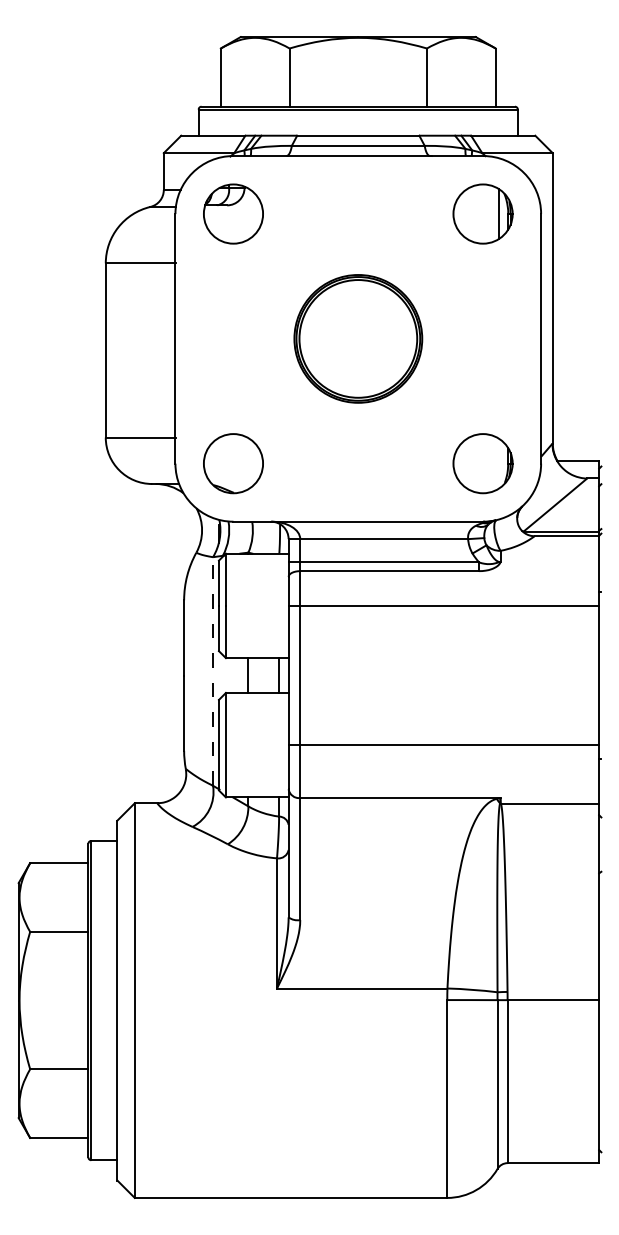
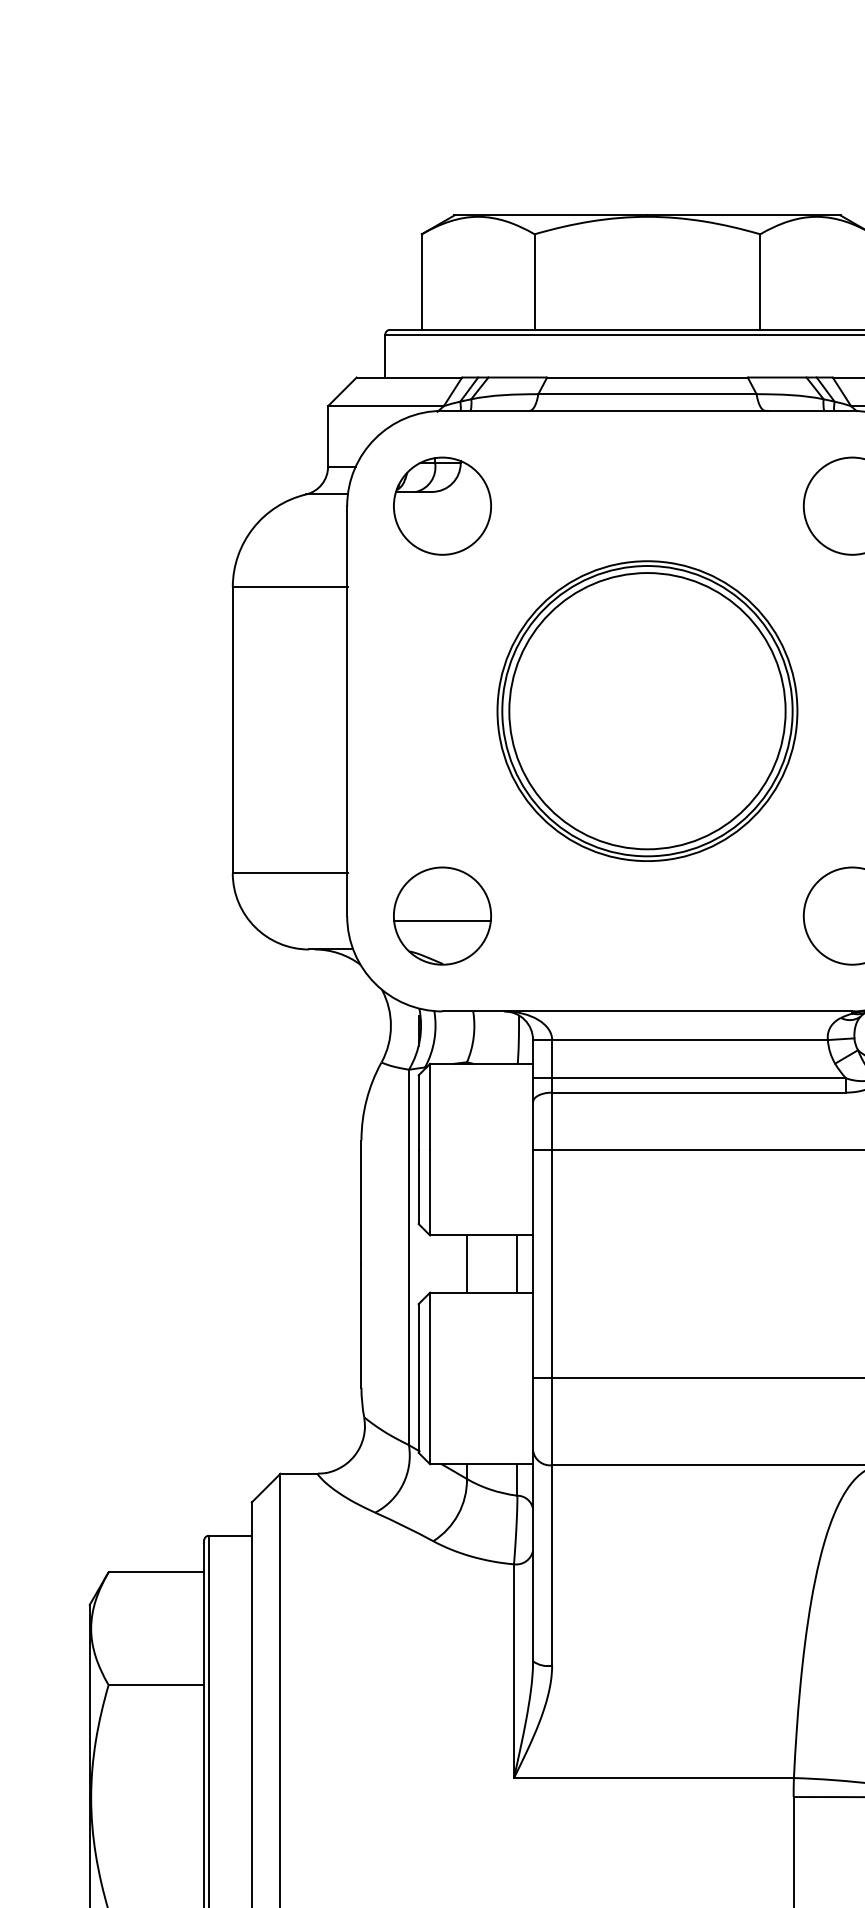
part: (358, 338) -> (647, 710), size x1.43
line: (233, 466) -> (442, 920), added
line: (213, 671) -> (409, 1257), dashed -> solid

